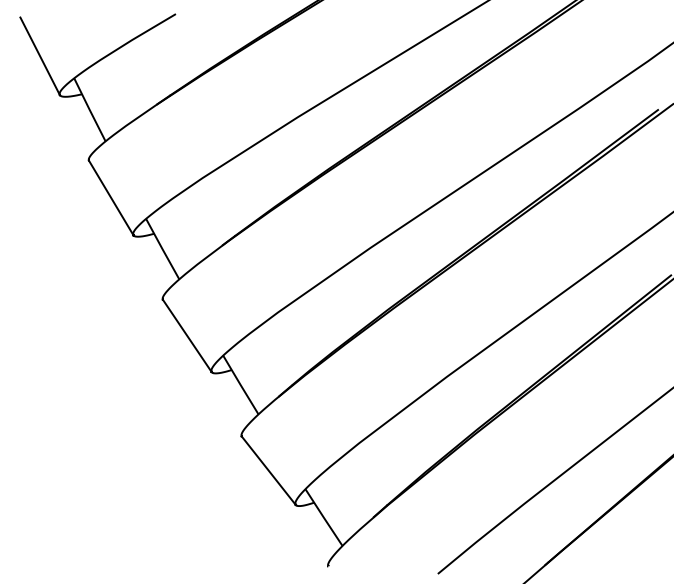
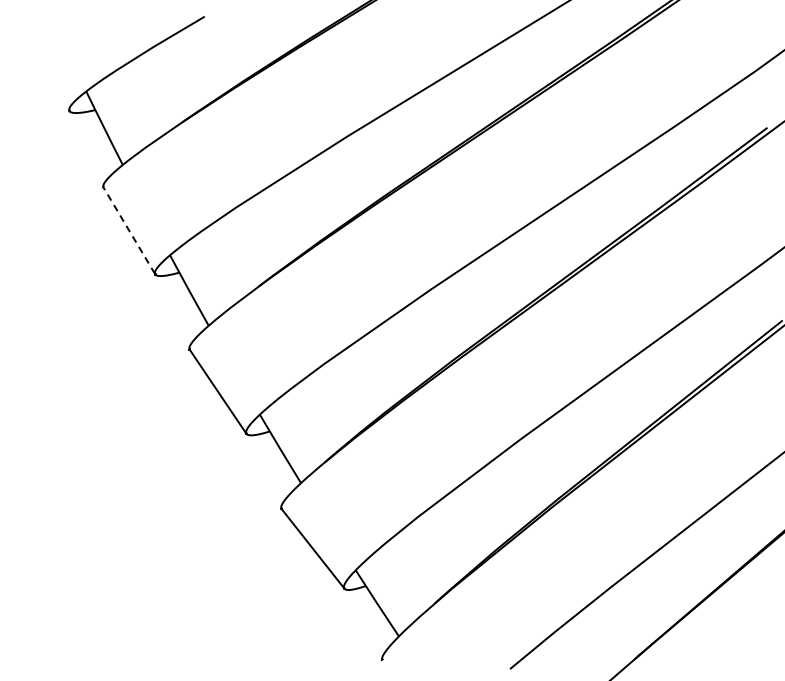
line: (40, 56) -> (46, 65), removed
line: (111, 197) -> (129, 230), solid -> dashed

